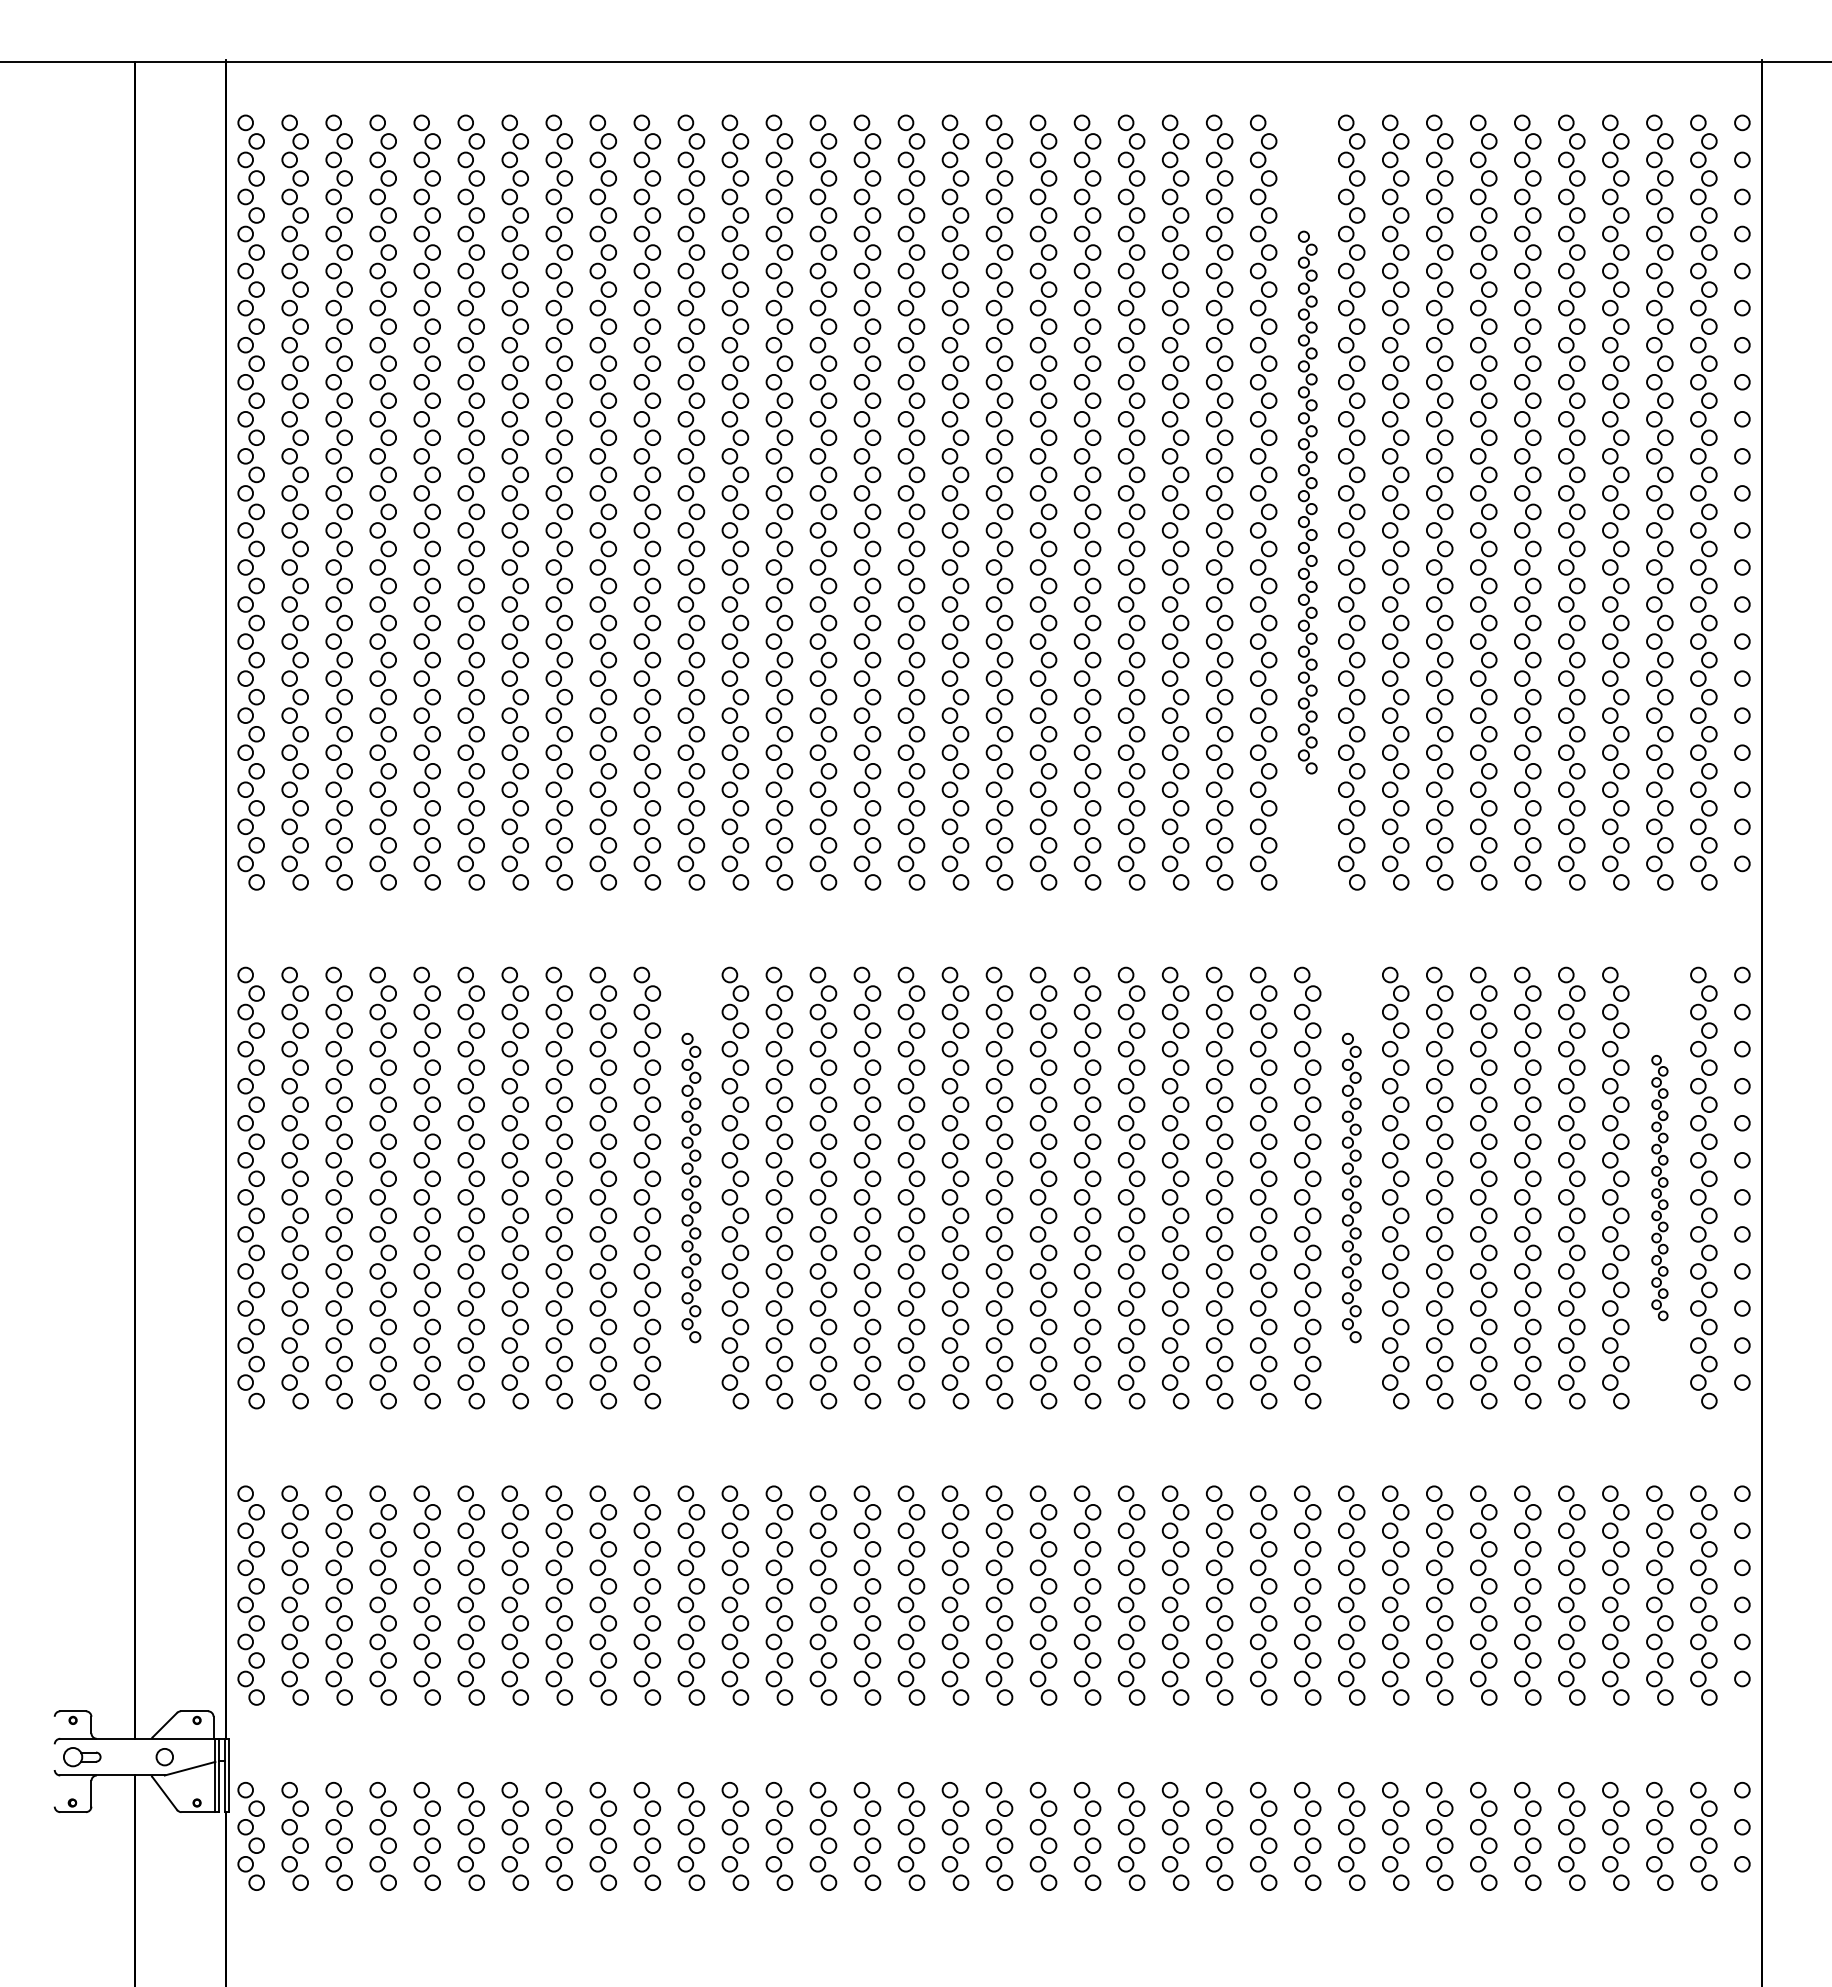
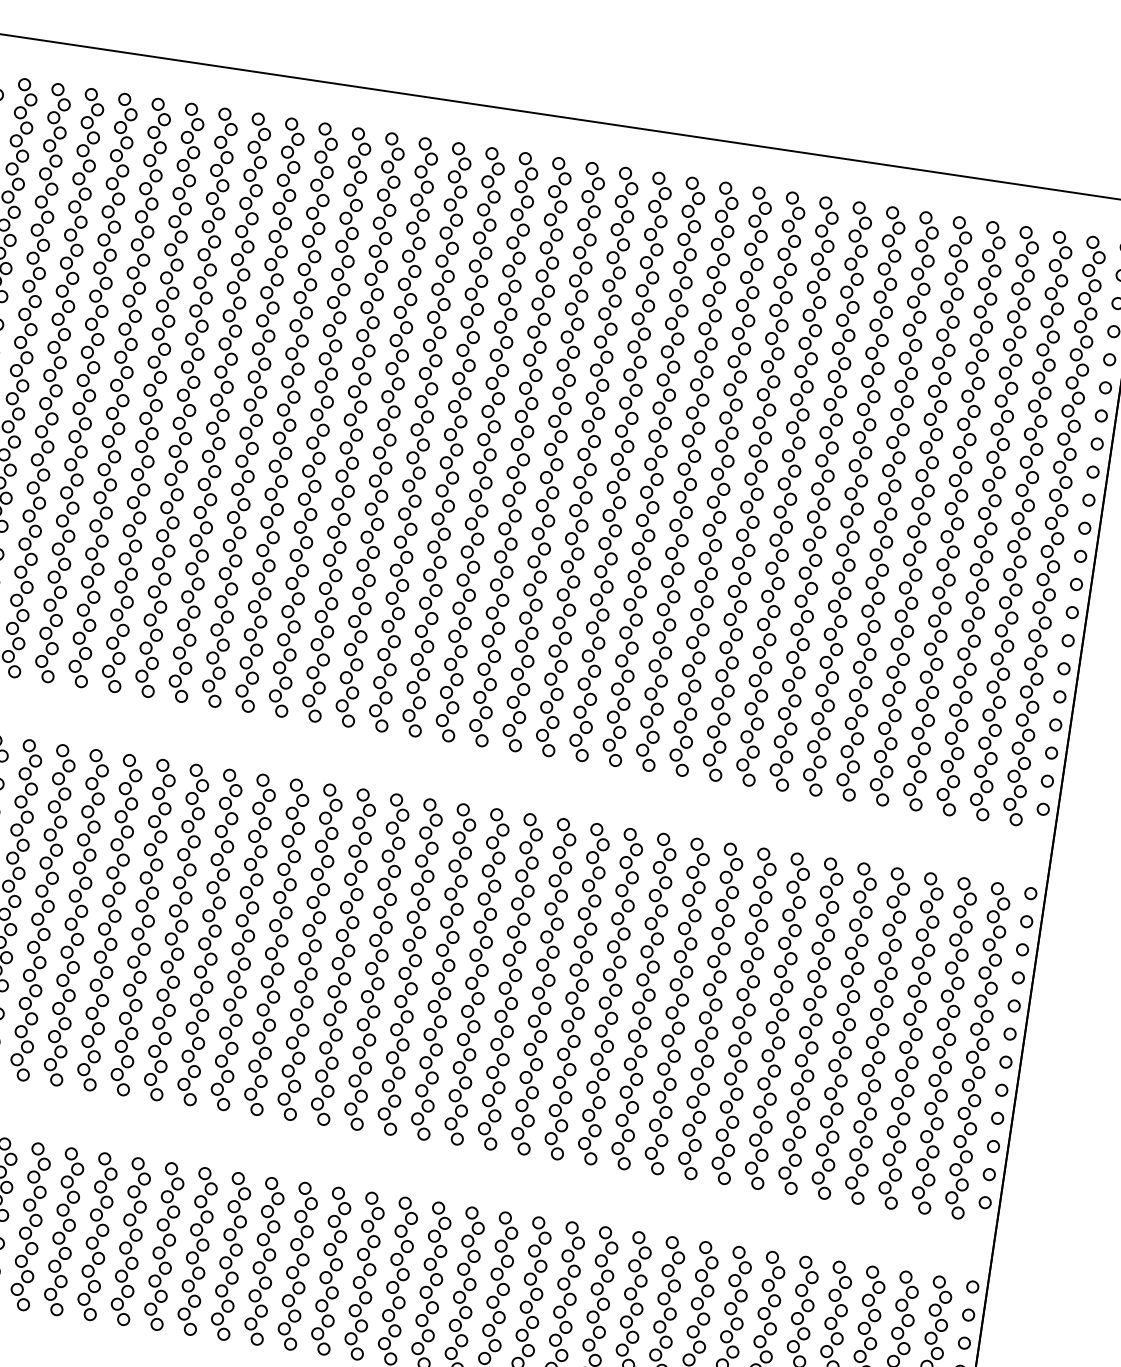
part: (1307, 502) -> (753, 486), size x1.43
part: (691, 1187) -> (210, 937), size x1.43
part: (1351, 1187) -> (710, 1010), size x1.43
part: (1659, 1187) -> (944, 1045), size x1.67

